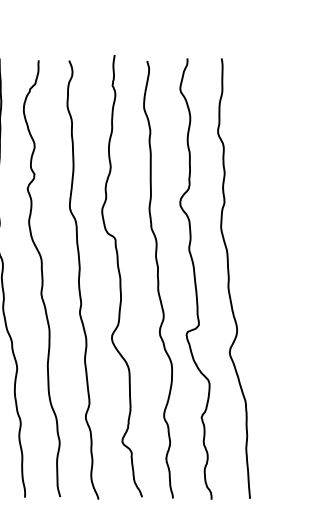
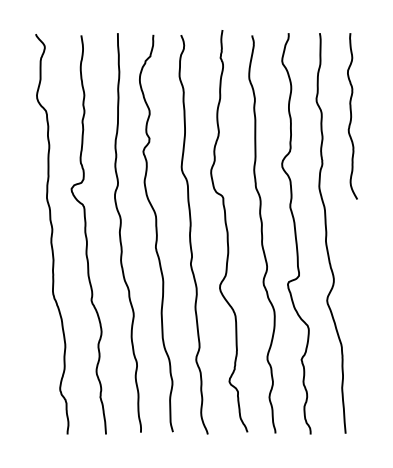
curve: (257, 150) -> (352, 116), added

